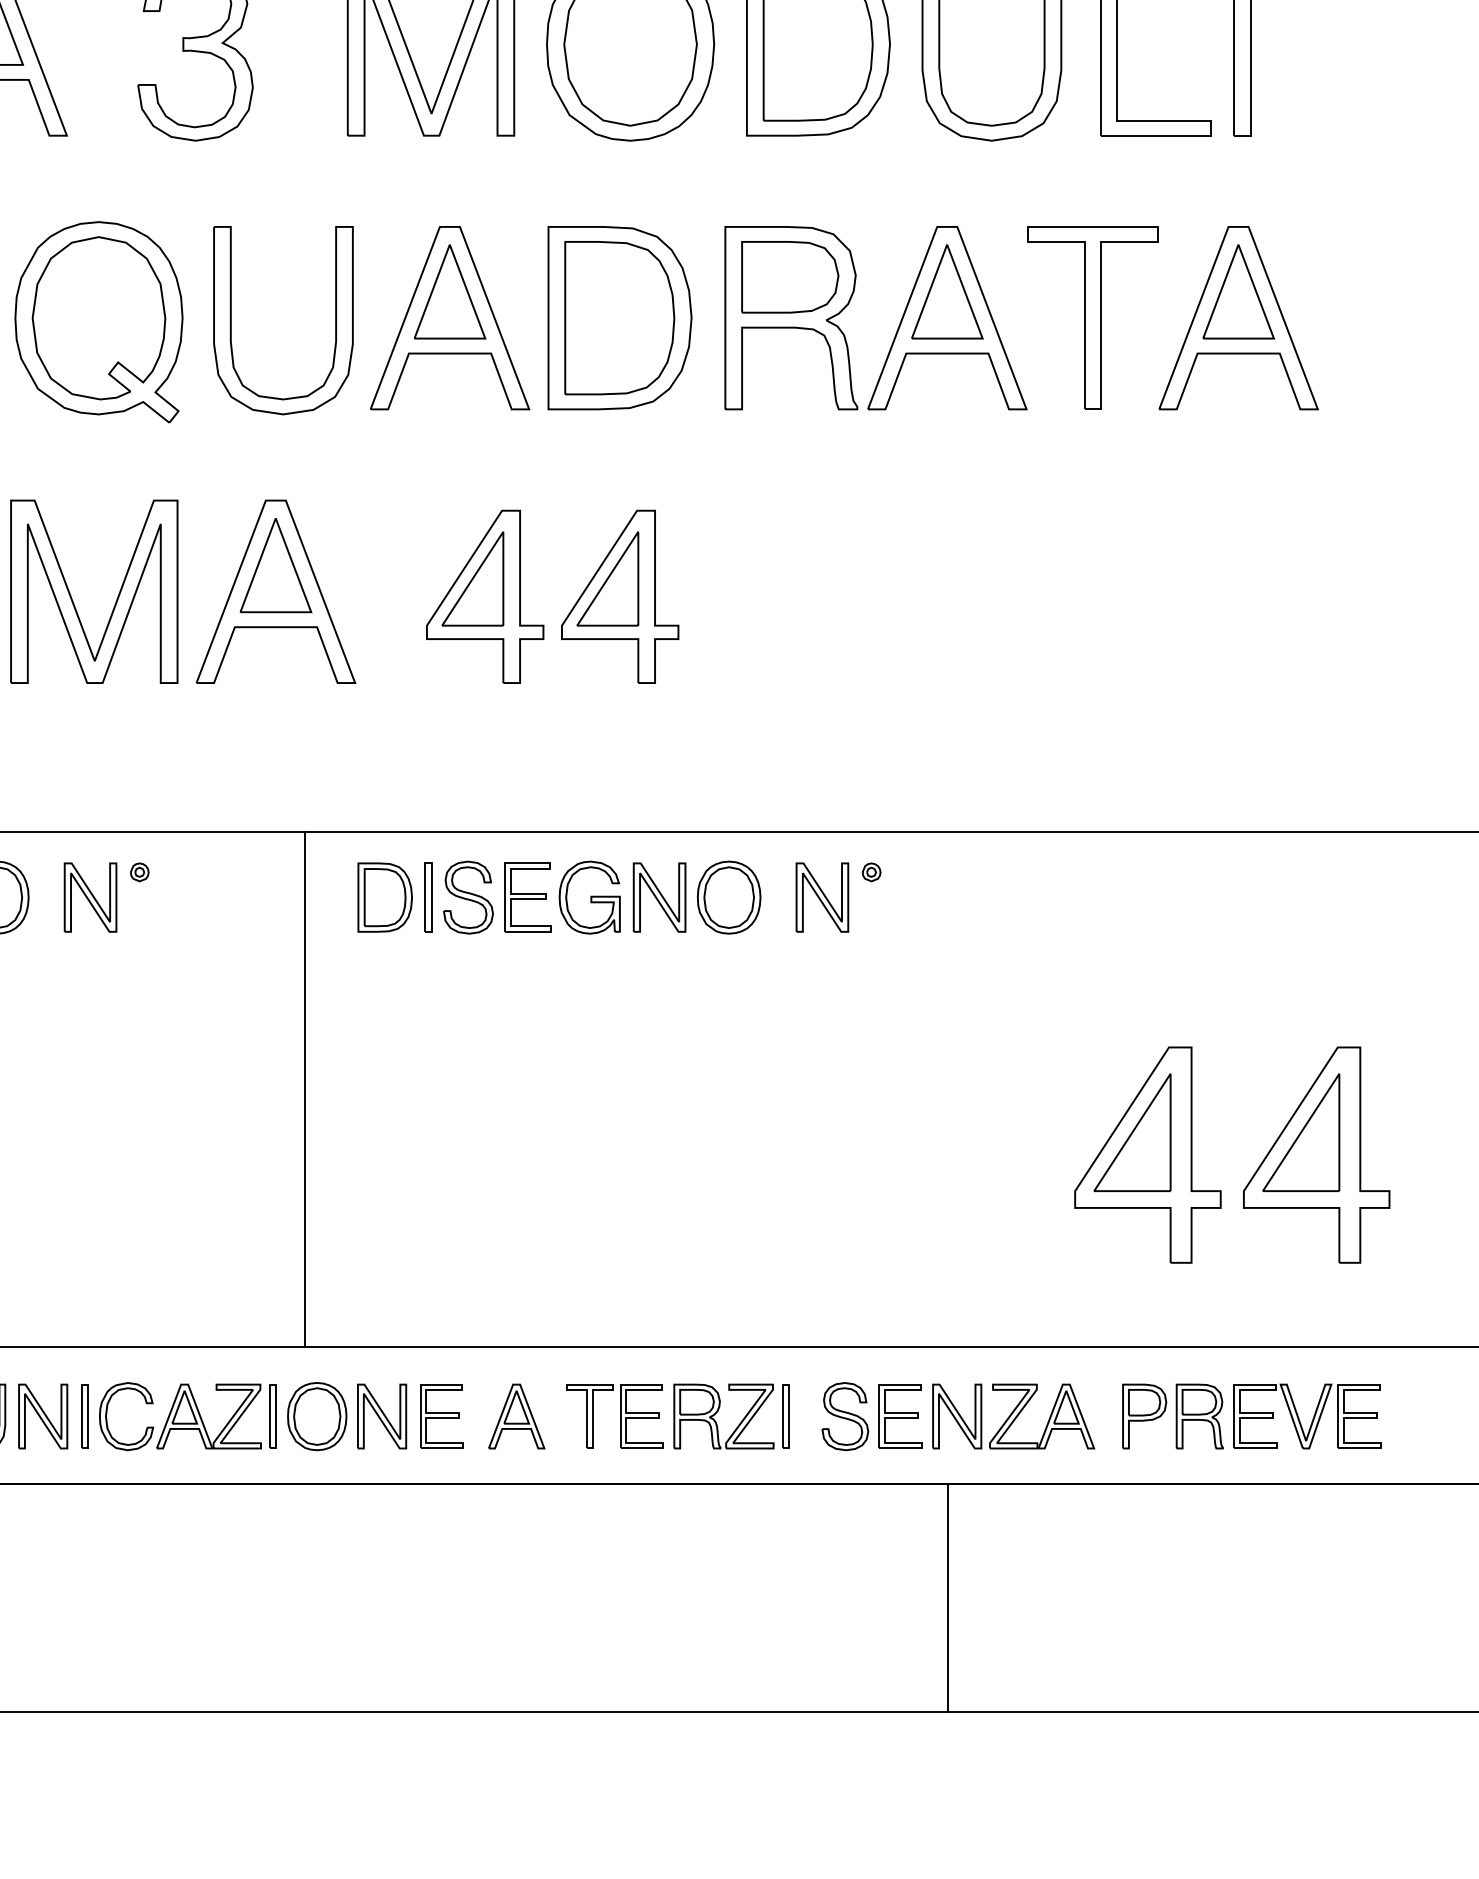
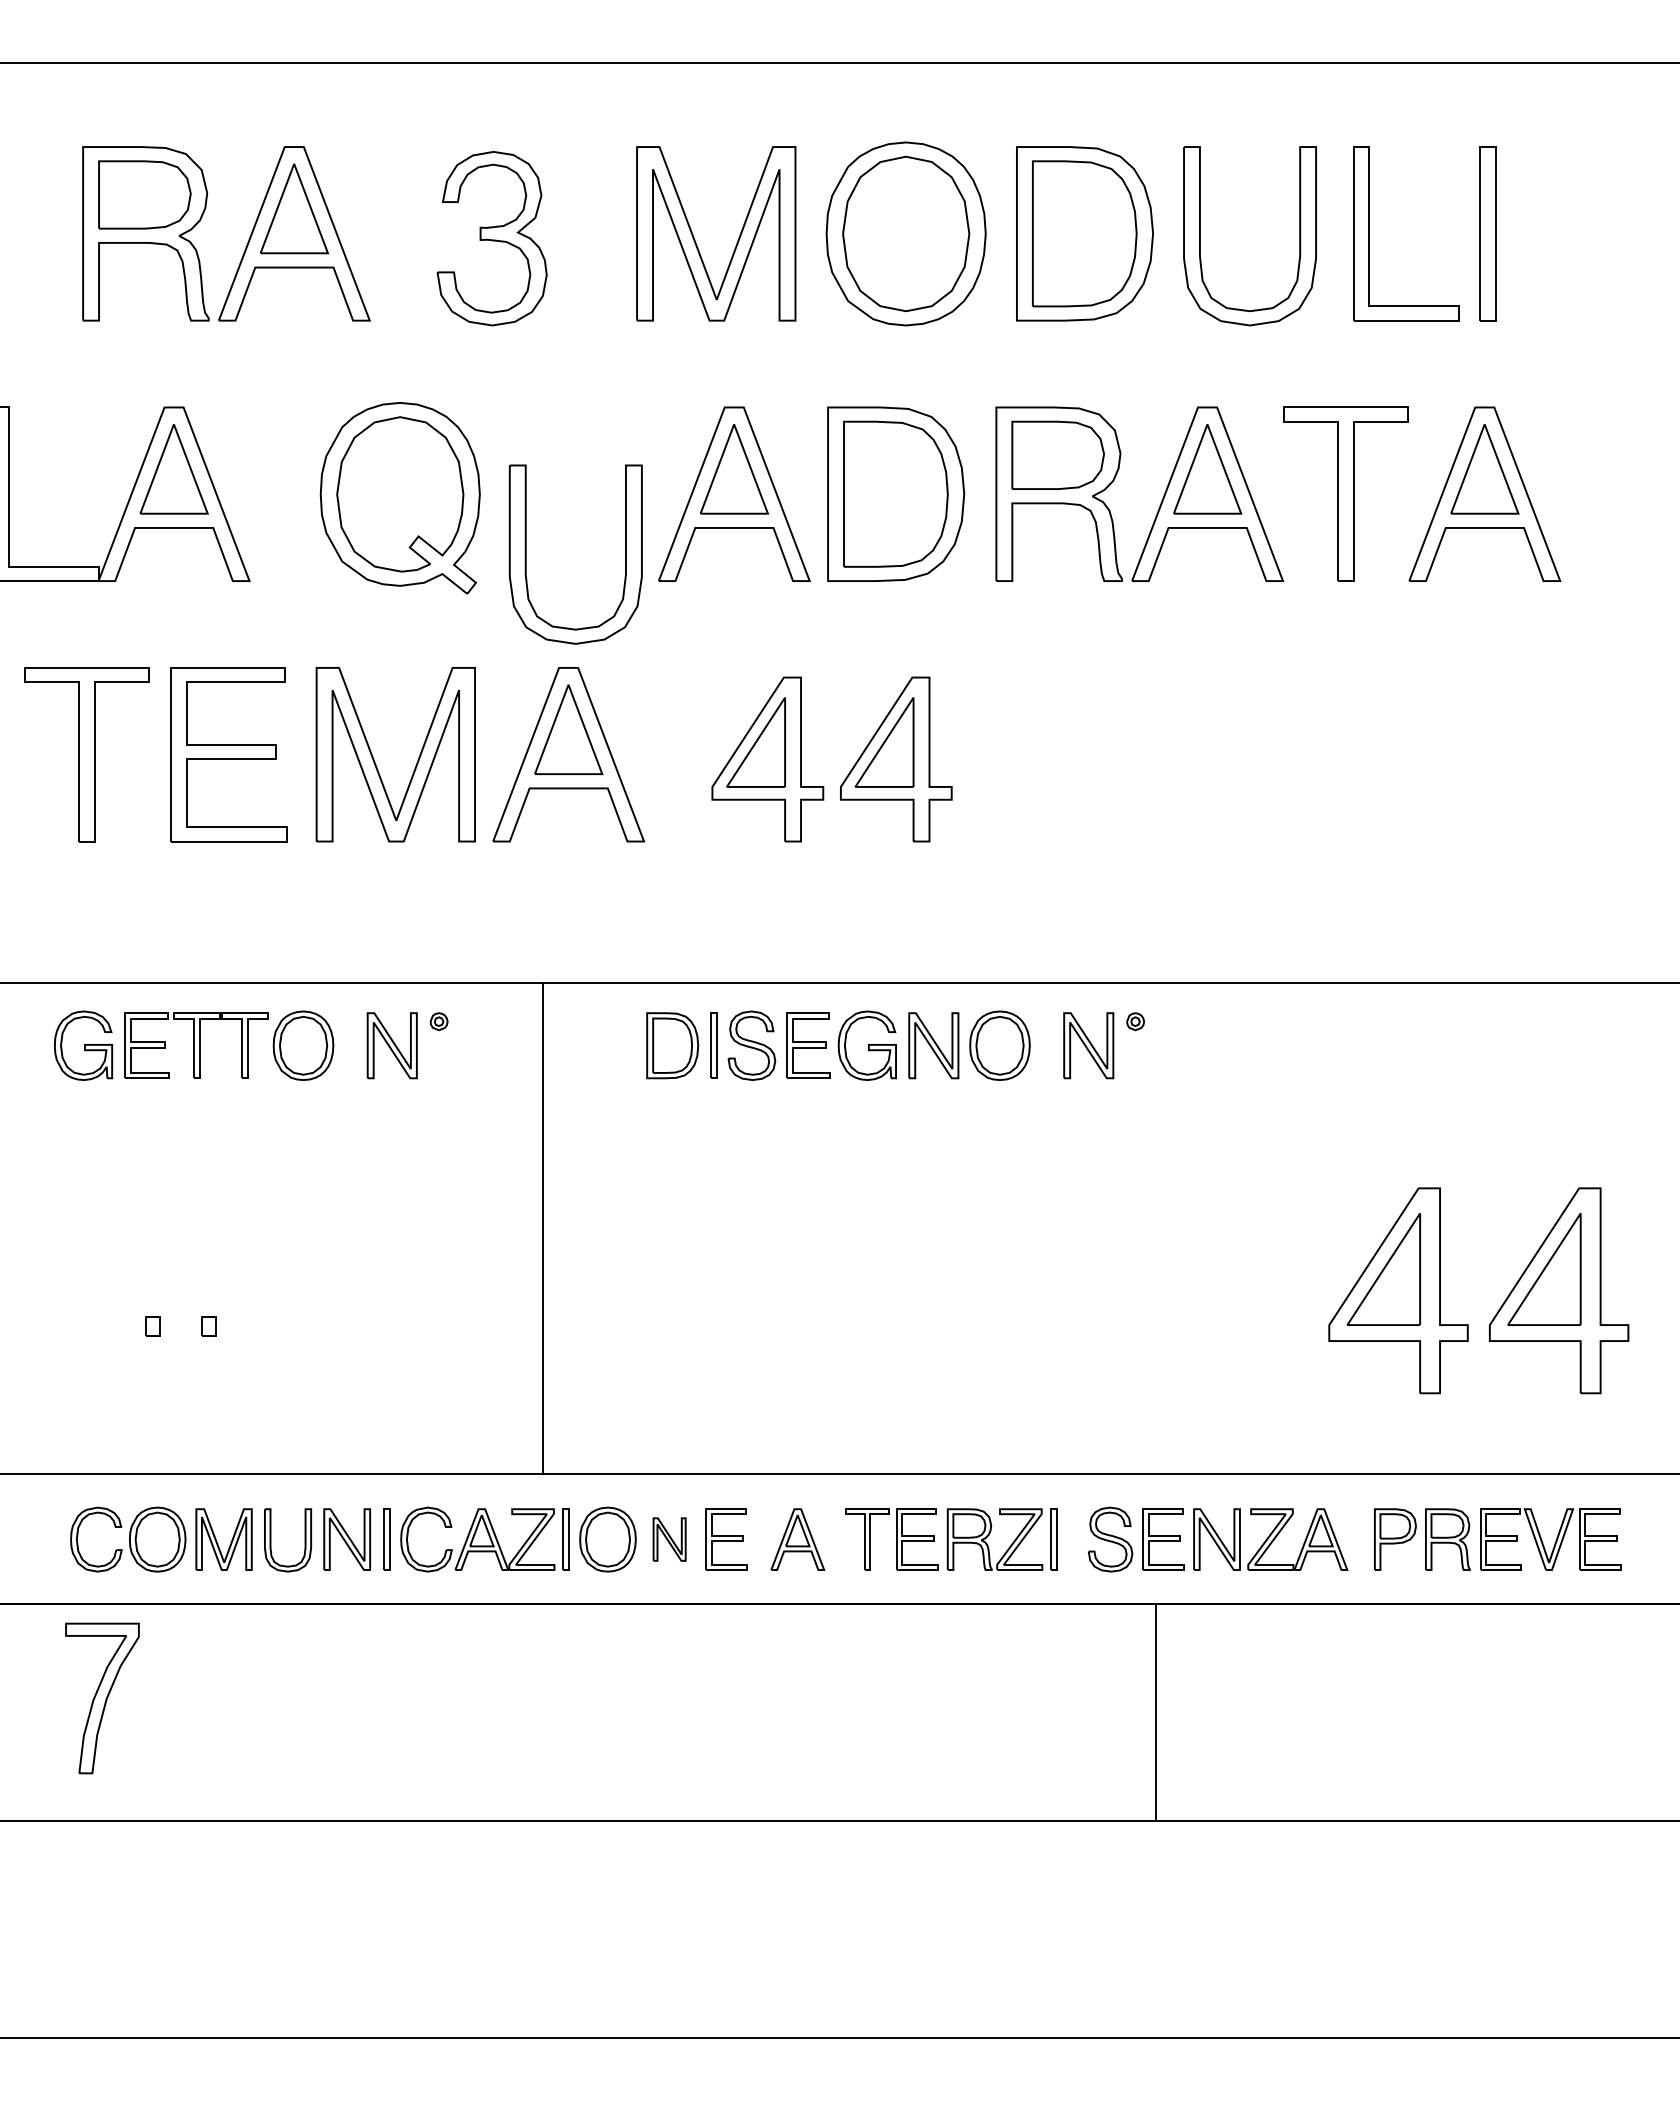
part: (231, 320) -> (526, 554), moved
line: (305, 1089) -> (542, 1228), moved
part: (381, 1416) -> (669, 1539), size x0.7
line: (948, 1597) -> (1155, 1711), moved

